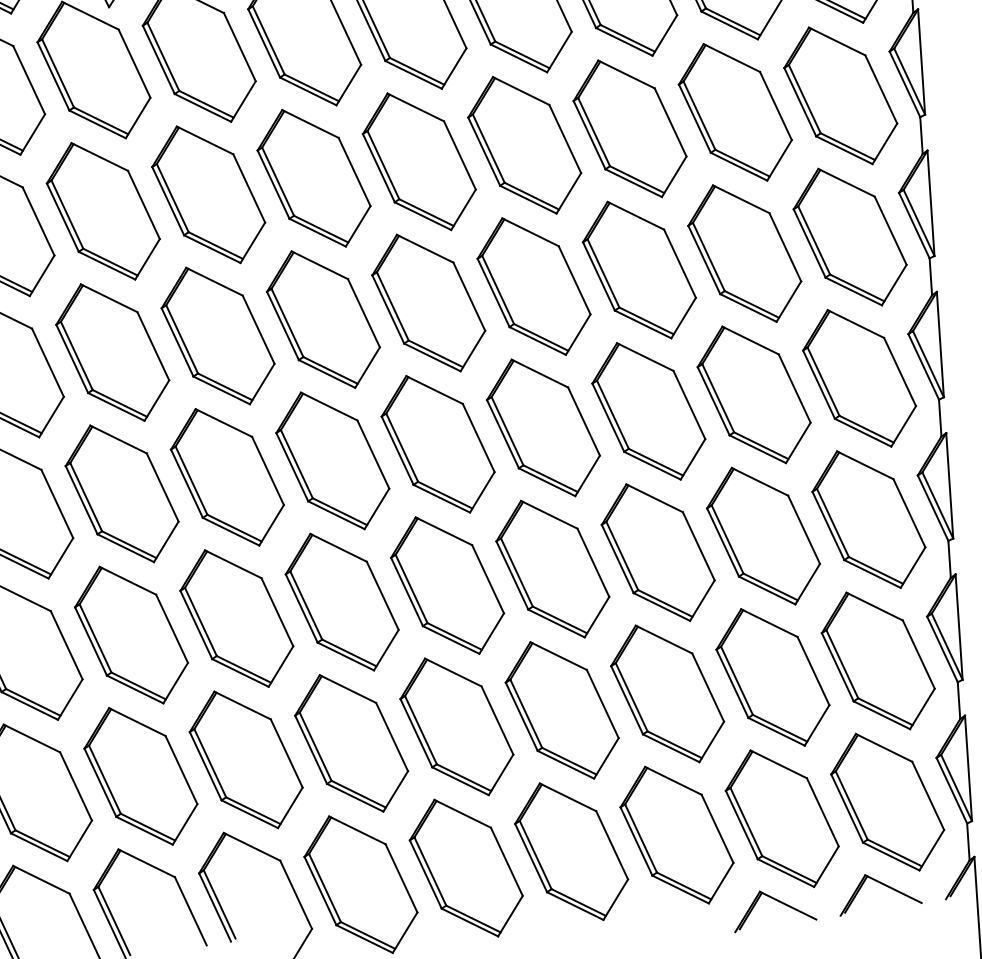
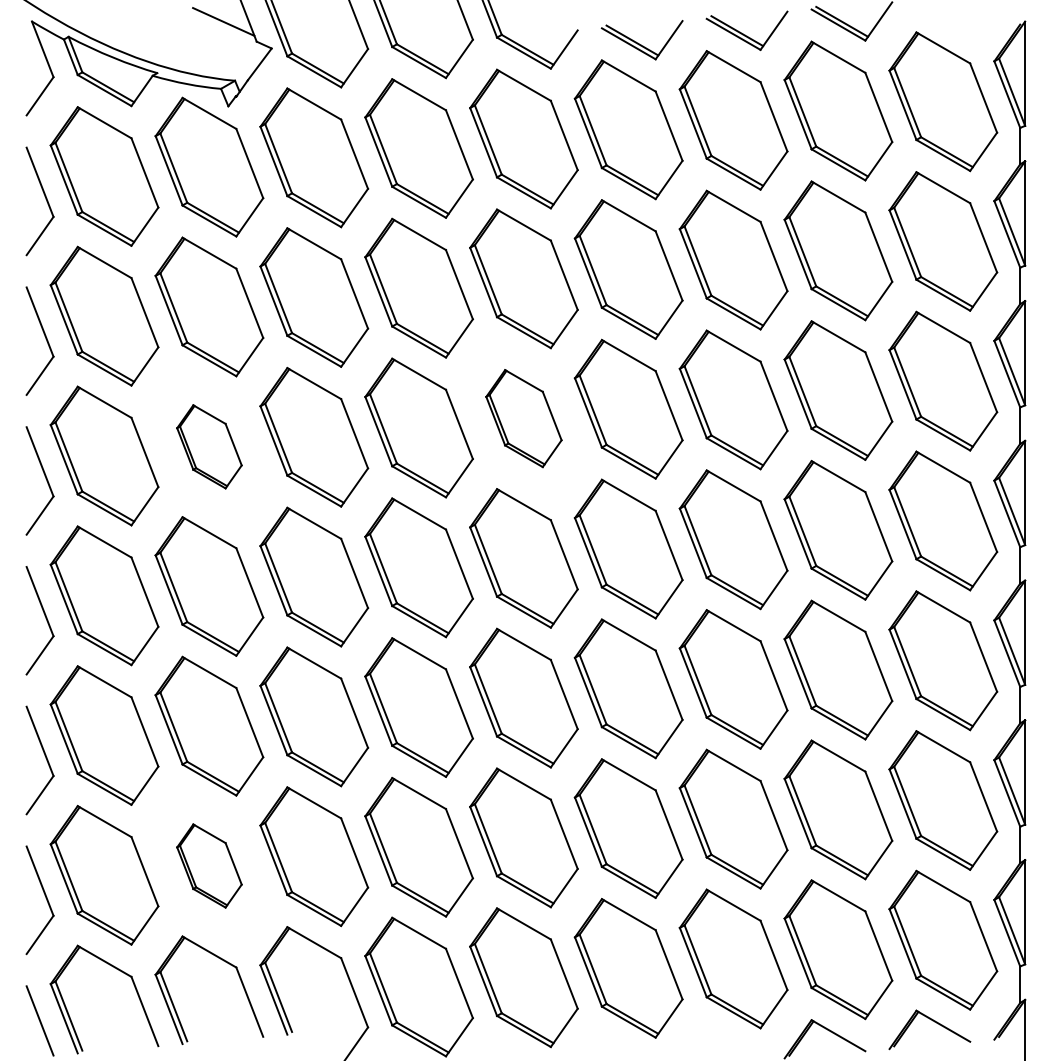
part: (428, 302) -> (523, 418), size x0.7
part: (112, 352) -> (209, 446), size x0.6
part: (140, 775) -> (209, 865), size x0.6

